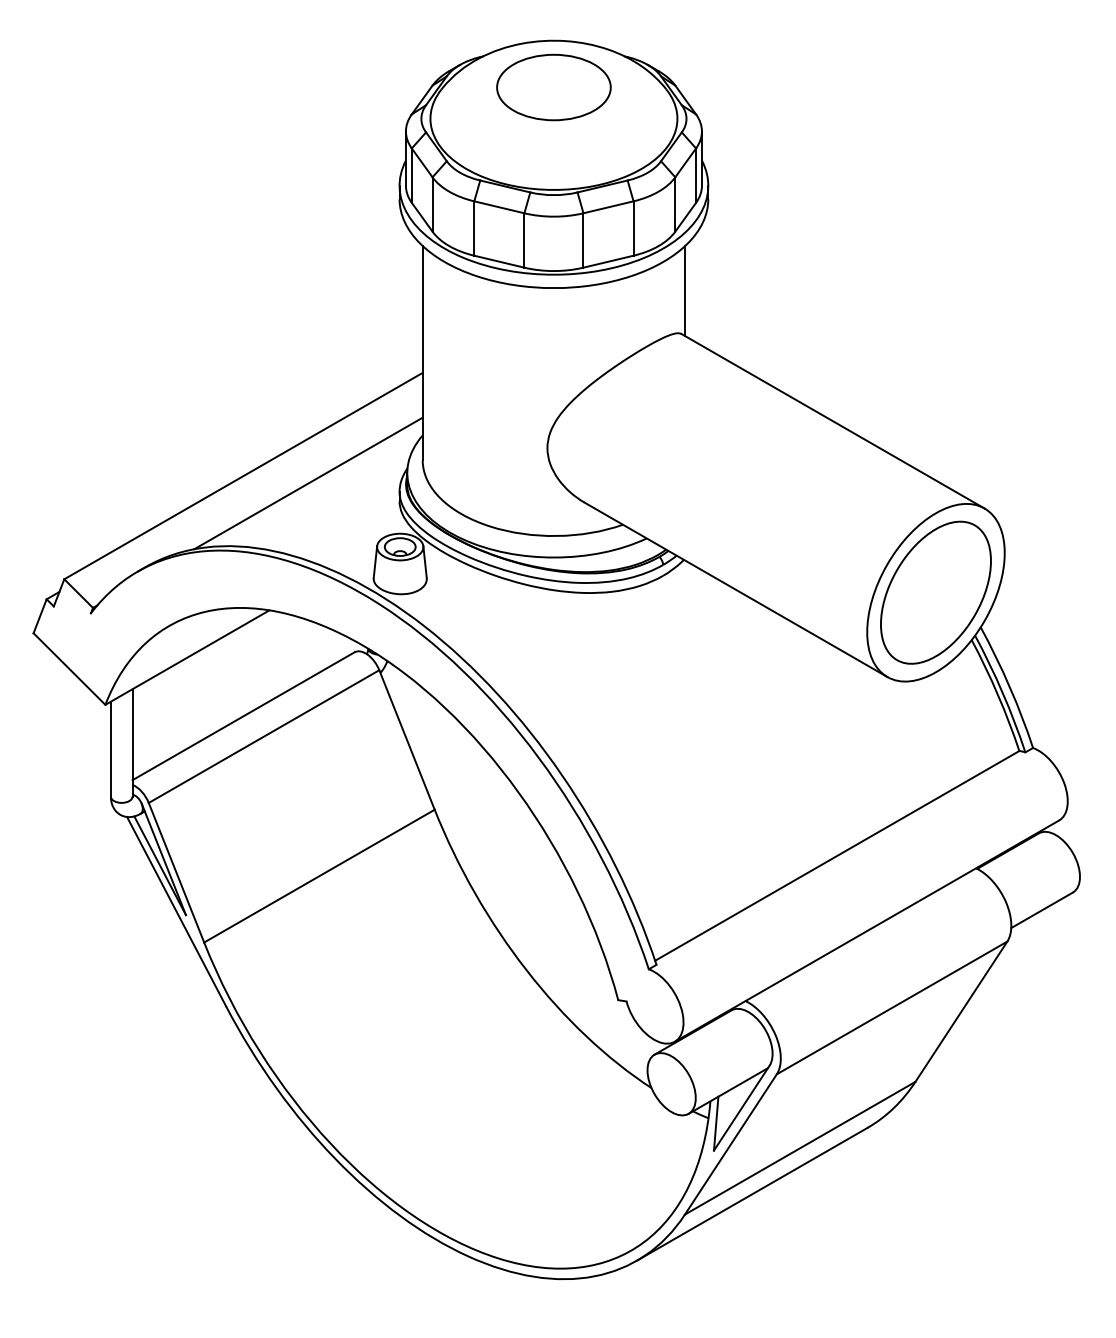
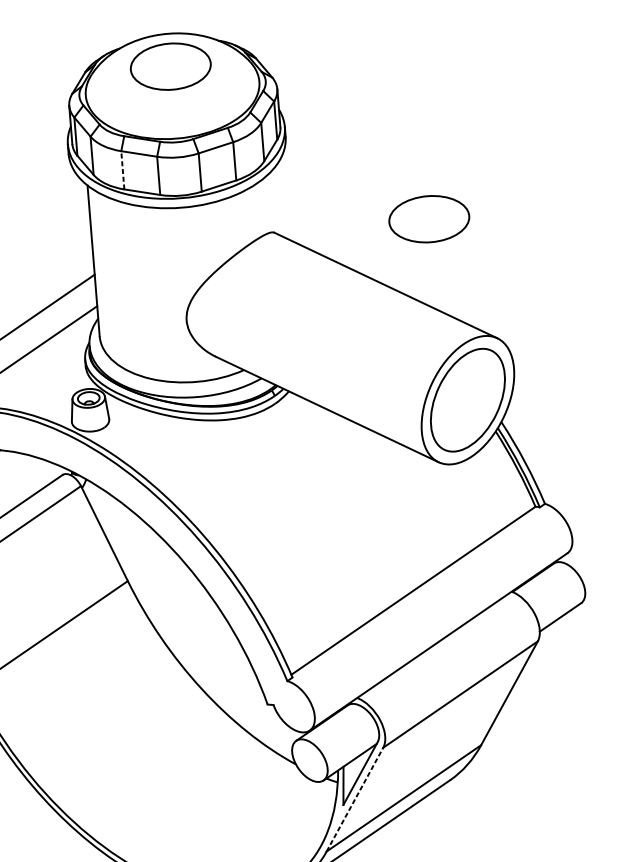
line: (474, 228) -> (122, 170), solid -> dashed
line: (685, 291) -> (274, 202), removed
part: (901, 332) -> (428, 219), added
line: (730, 1144) -> (354, 799), solid -> dashed

